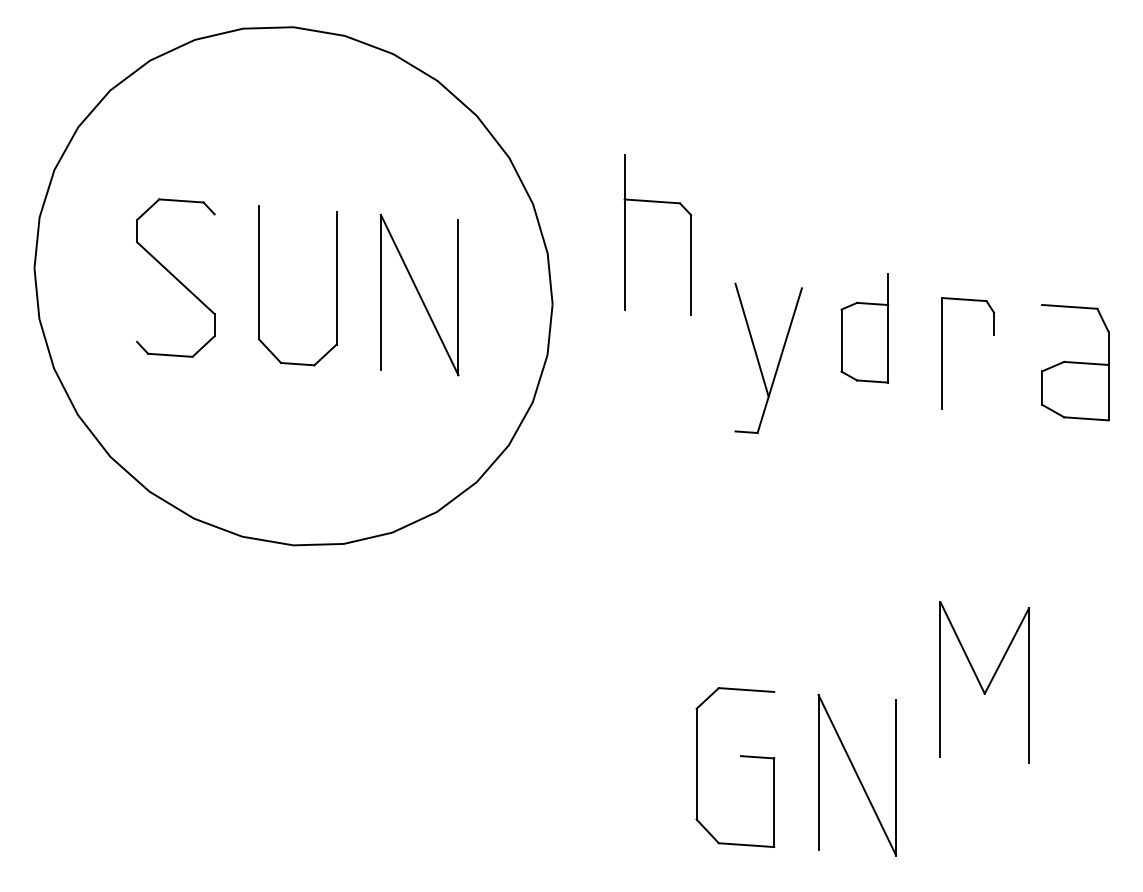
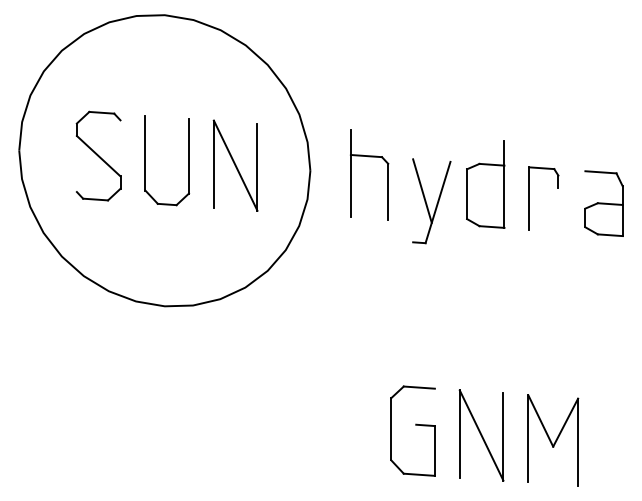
part: (657, 203) -> (369, 157), moved
part: (864, 328) -> (485, 184), size x1.43
part: (985, 682) -> (553, 440), moved

